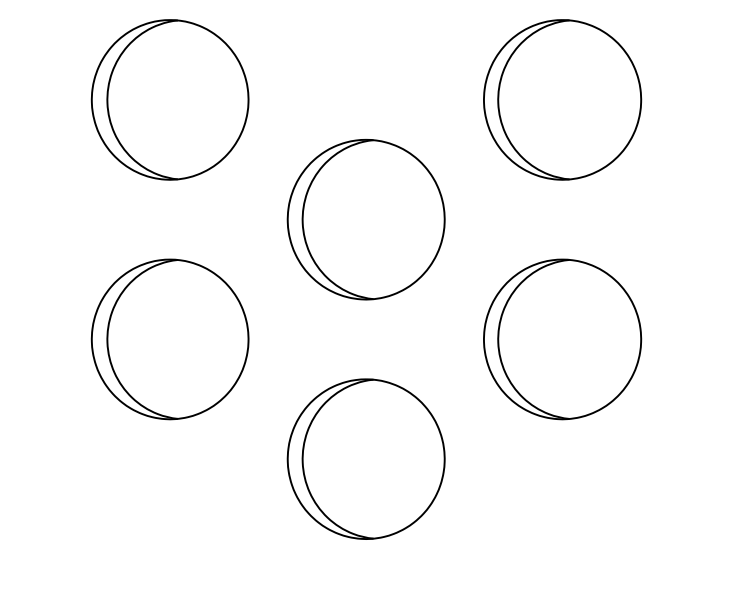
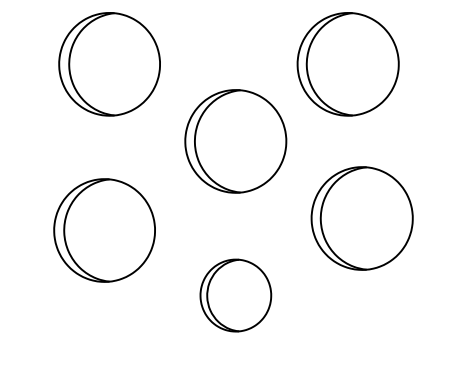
part: (561, 100) -> (347, 64), moved
part: (169, 339) -> (104, 230), moved
part: (365, 459) -> (235, 295), size x0.7

